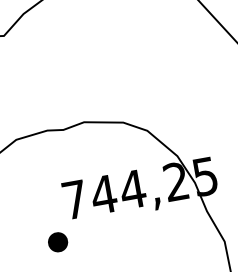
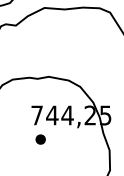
part: (57, 242) -> (40, 139), moved

